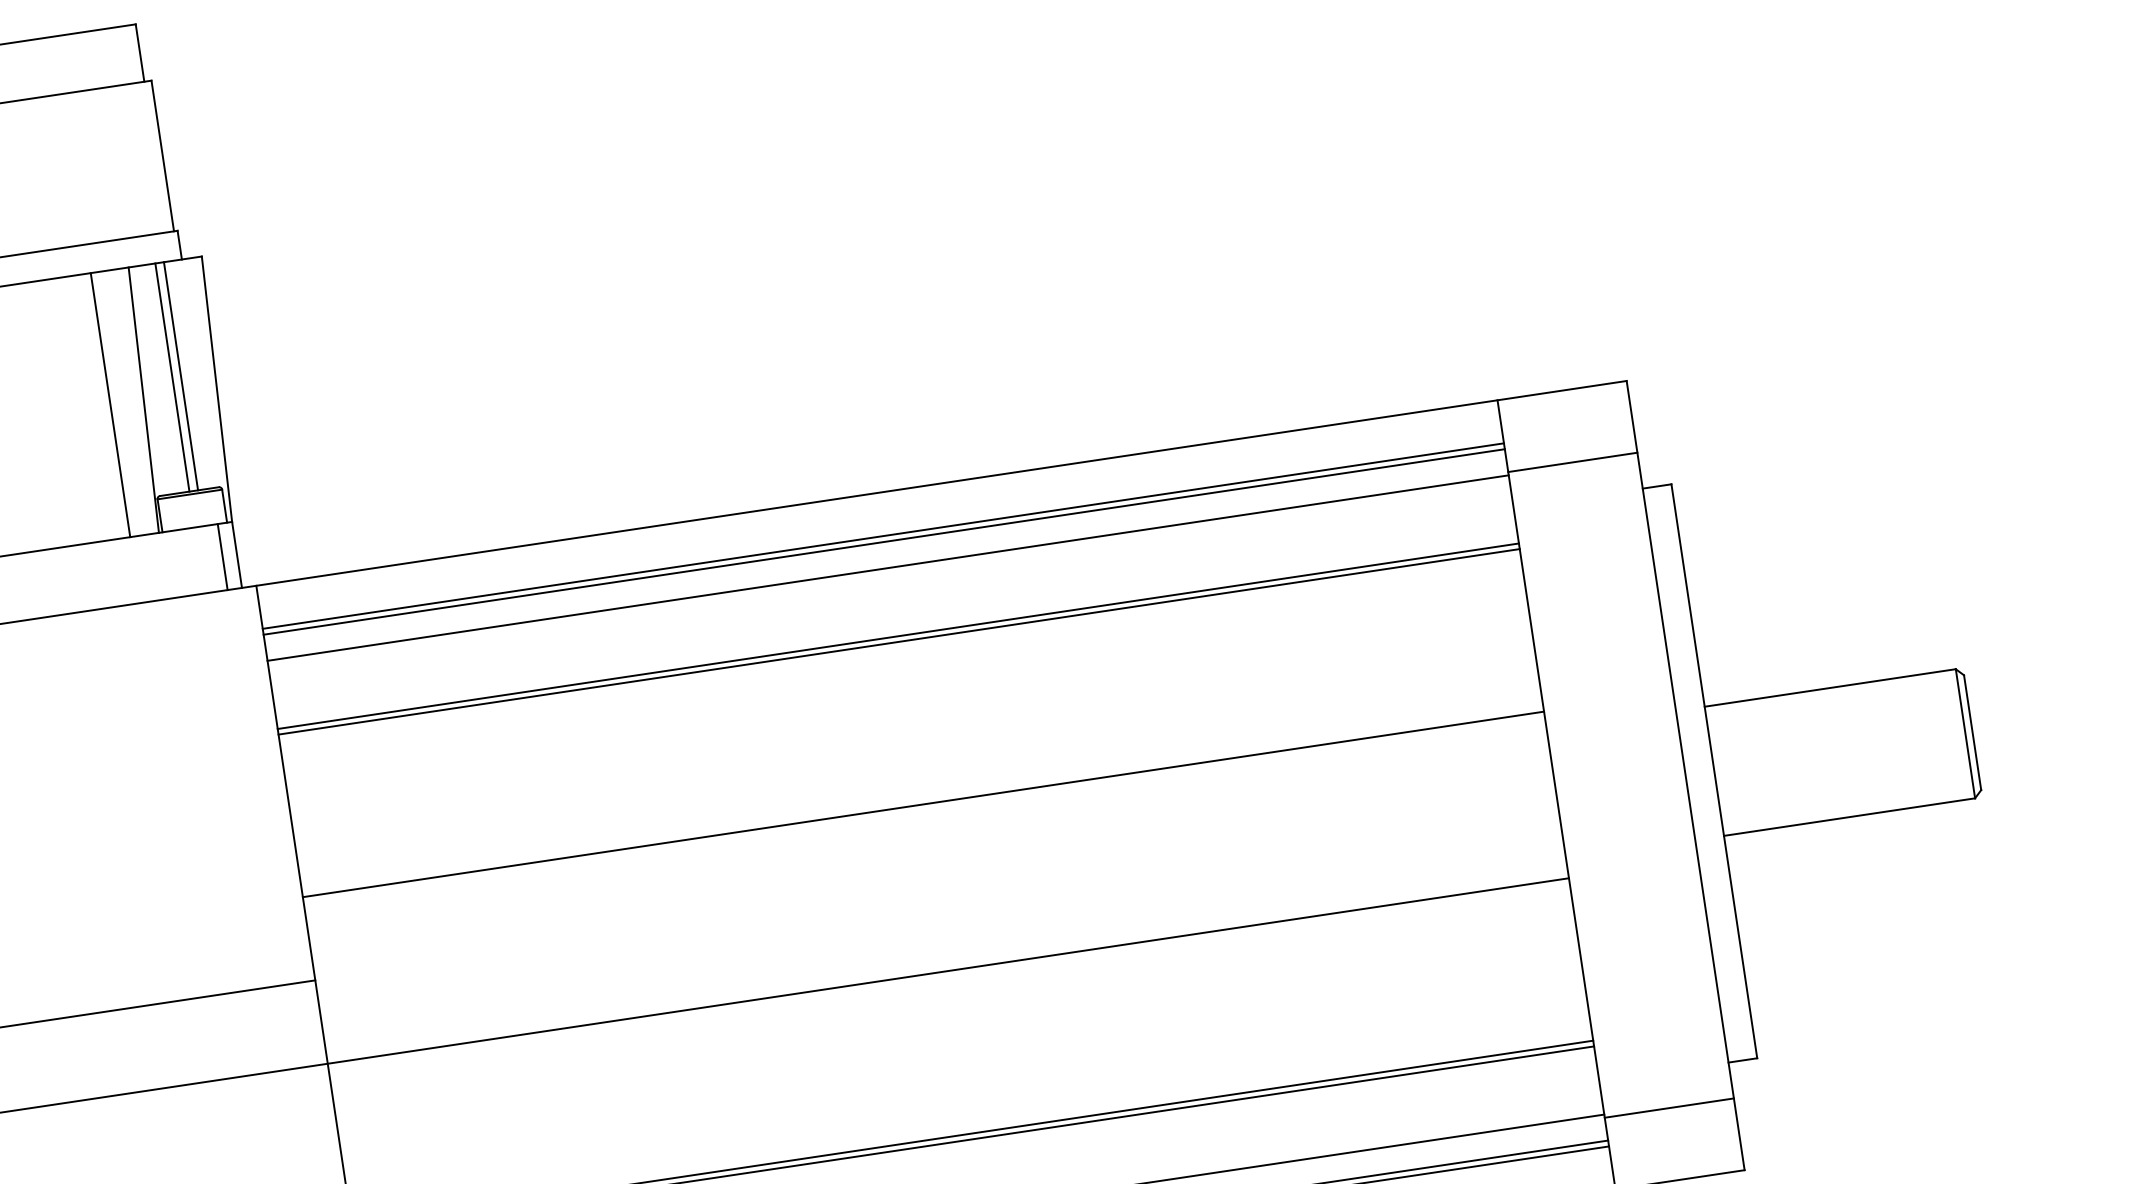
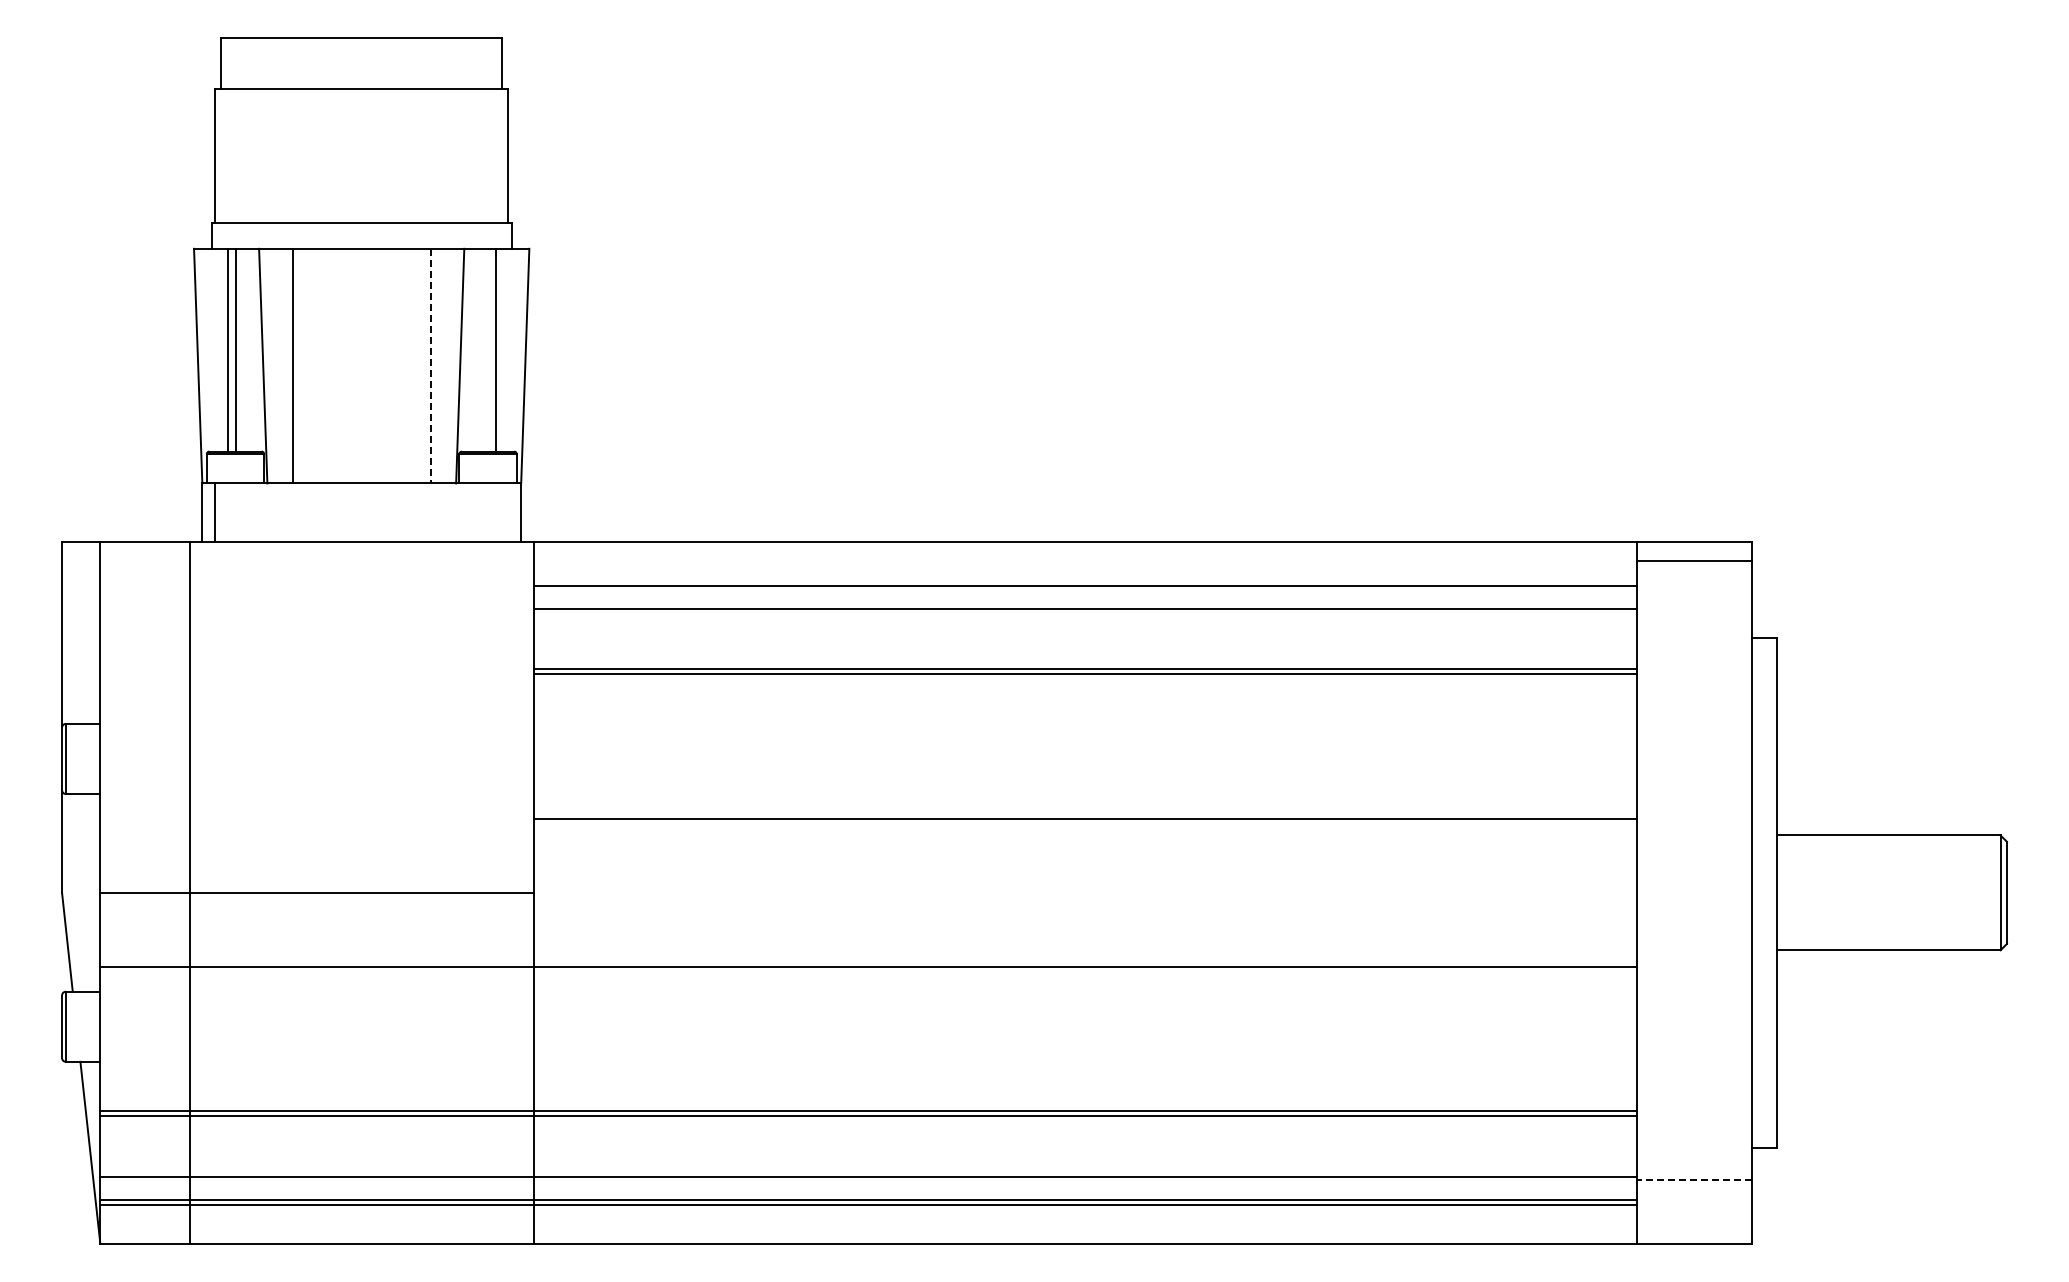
line: (172, 376) -> (488, 349), removed
line: (110, 405) -> (430, 366), solid -> dashed
line: (1572, 461) -> (1694, 560), moved
line: (883, 536) -> (1085, 580), removed
line: (222, 556) -> (508, 512), removed
line: (1669, 1107) -> (1694, 1179), solid -> dashed

